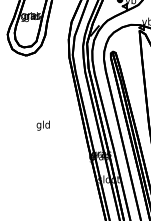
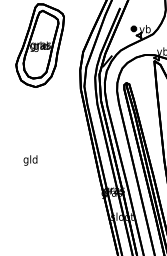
text: (43, 125) -> (30, 160), moved

